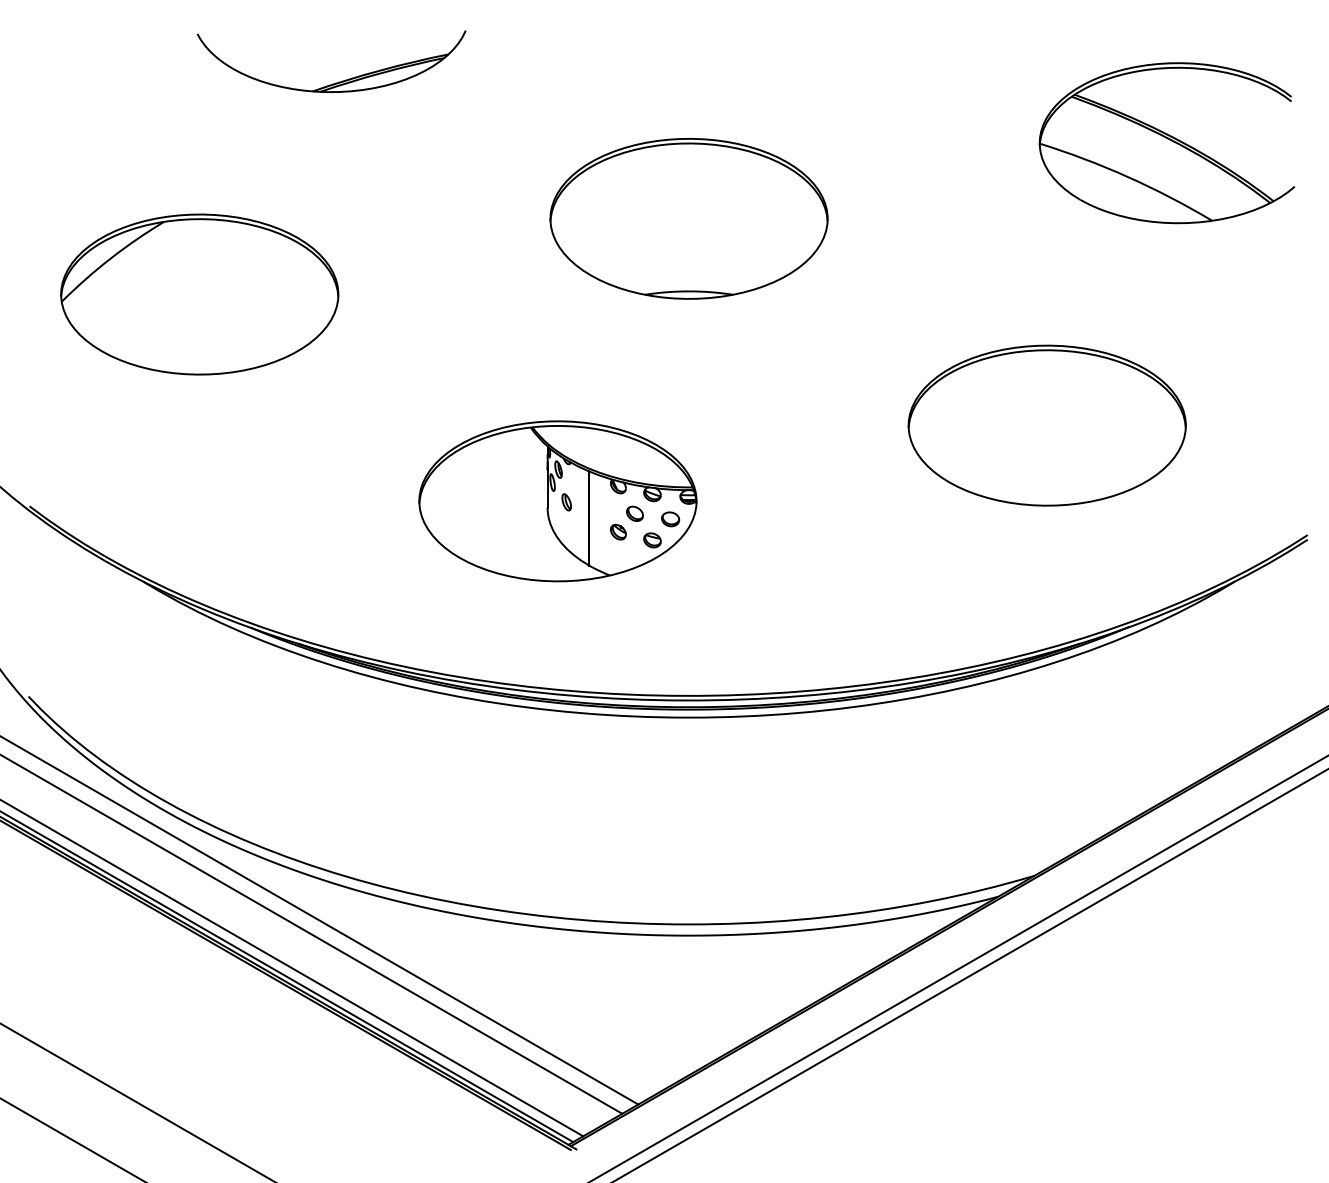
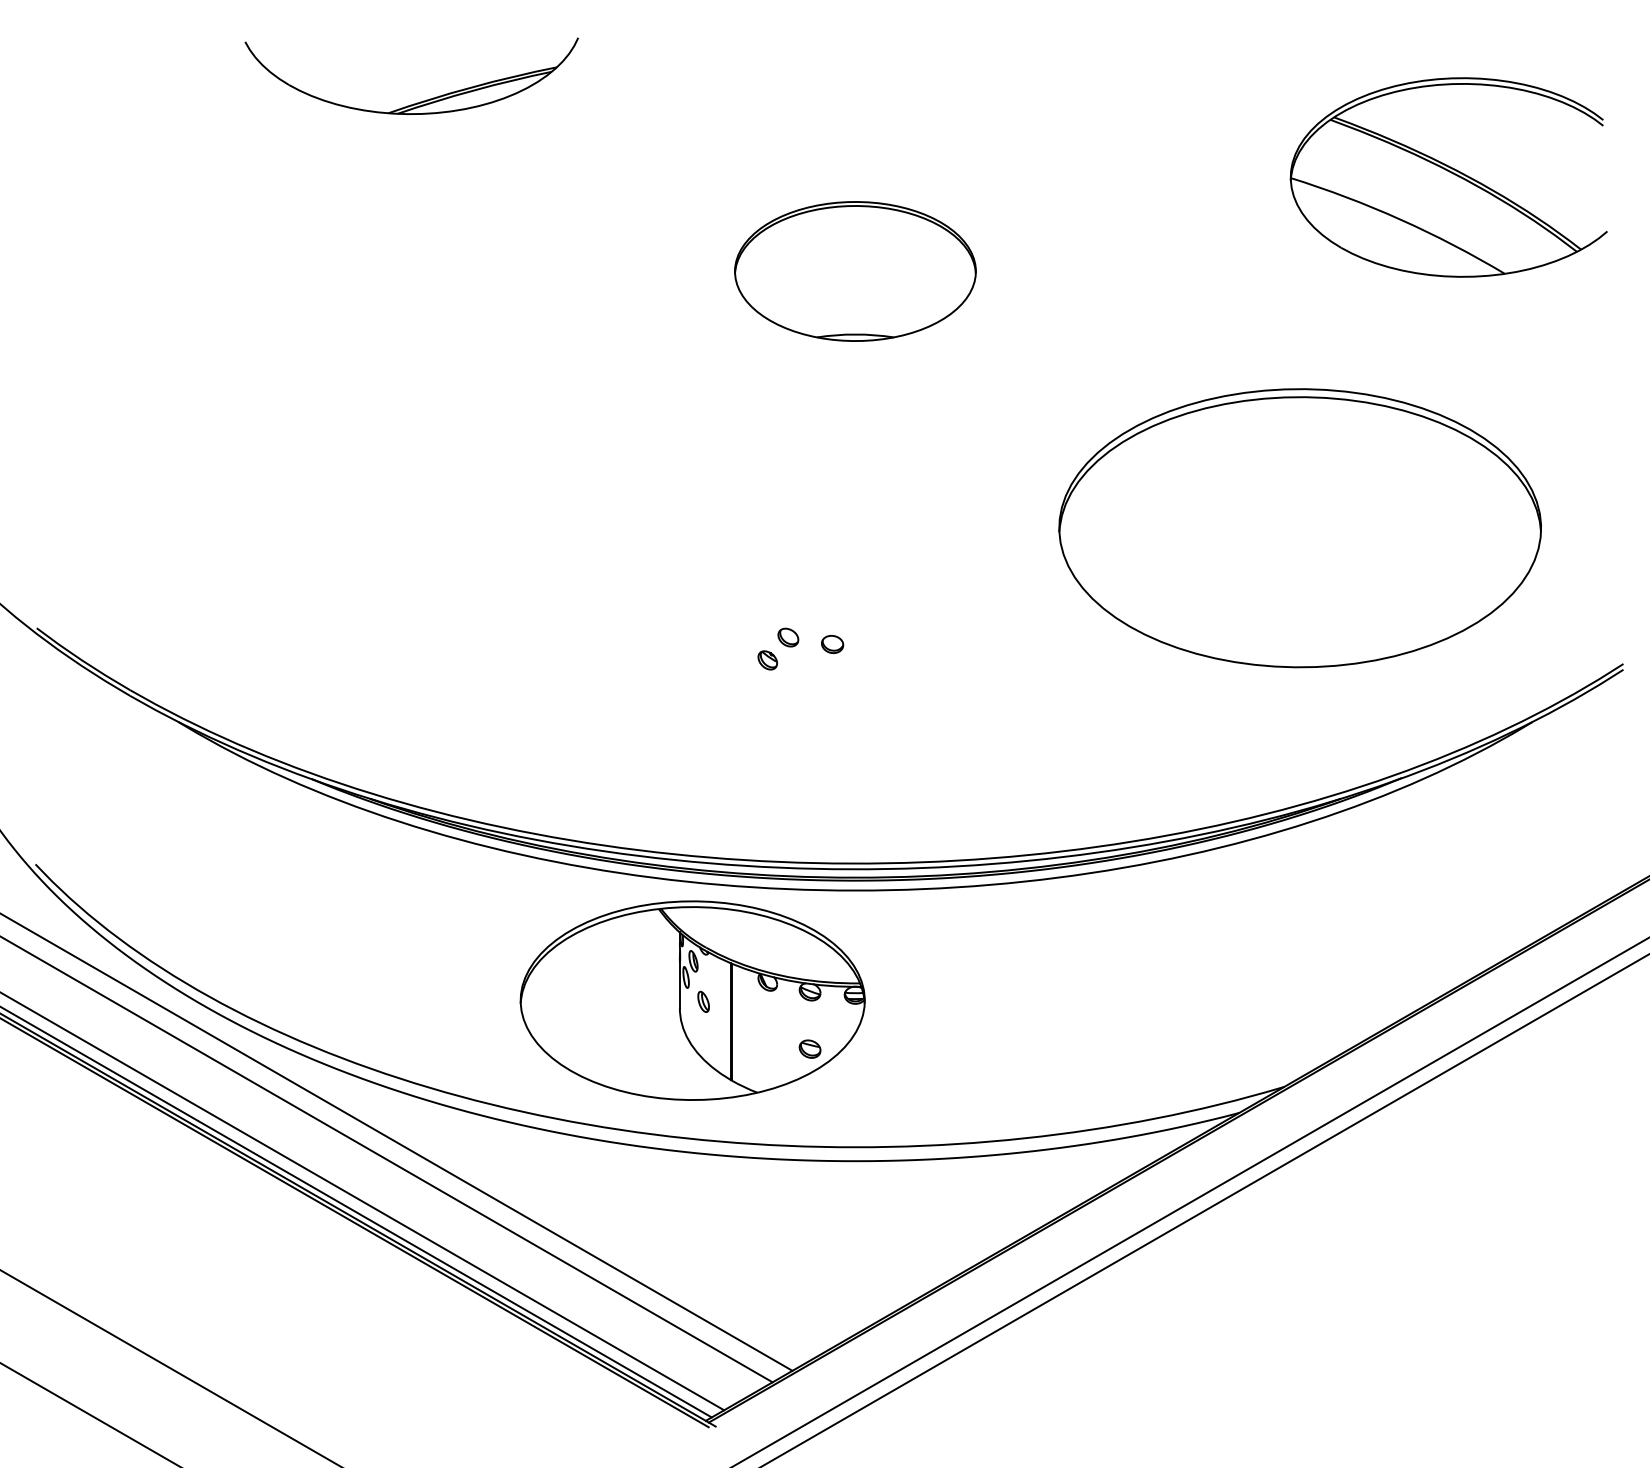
part: (688, 218) -> (854, 270), size x0.7
part: (199, 294) -> (247, 365), removed
part: (1046, 425) -> (1299, 527), size x1.4
part: (557, 501) -> (692, 1000), moved

